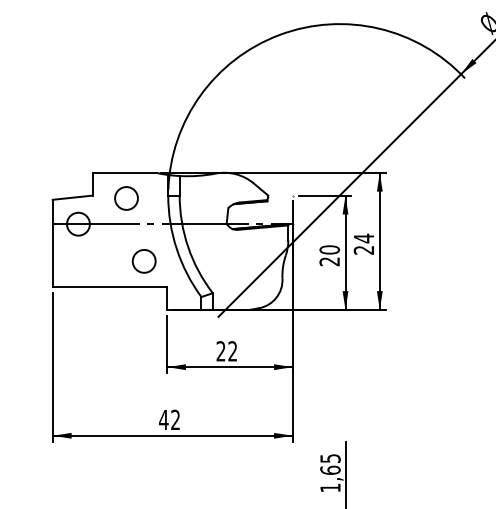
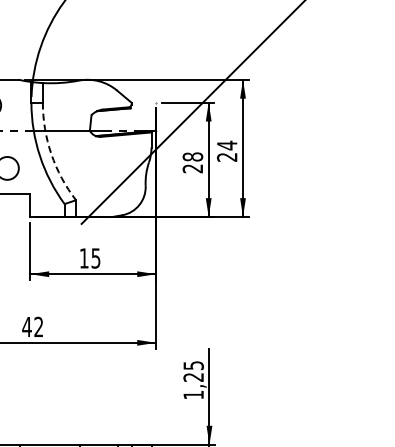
arc: (188, 247) -> (51, 154), solid -> dashed
text: (329, 249) -> (192, 156), 20 -> 28
text: (226, 351) -> (89, 258), 22 -> 15
text: (330, 469) -> (193, 376), 1,65 -> 1,25

